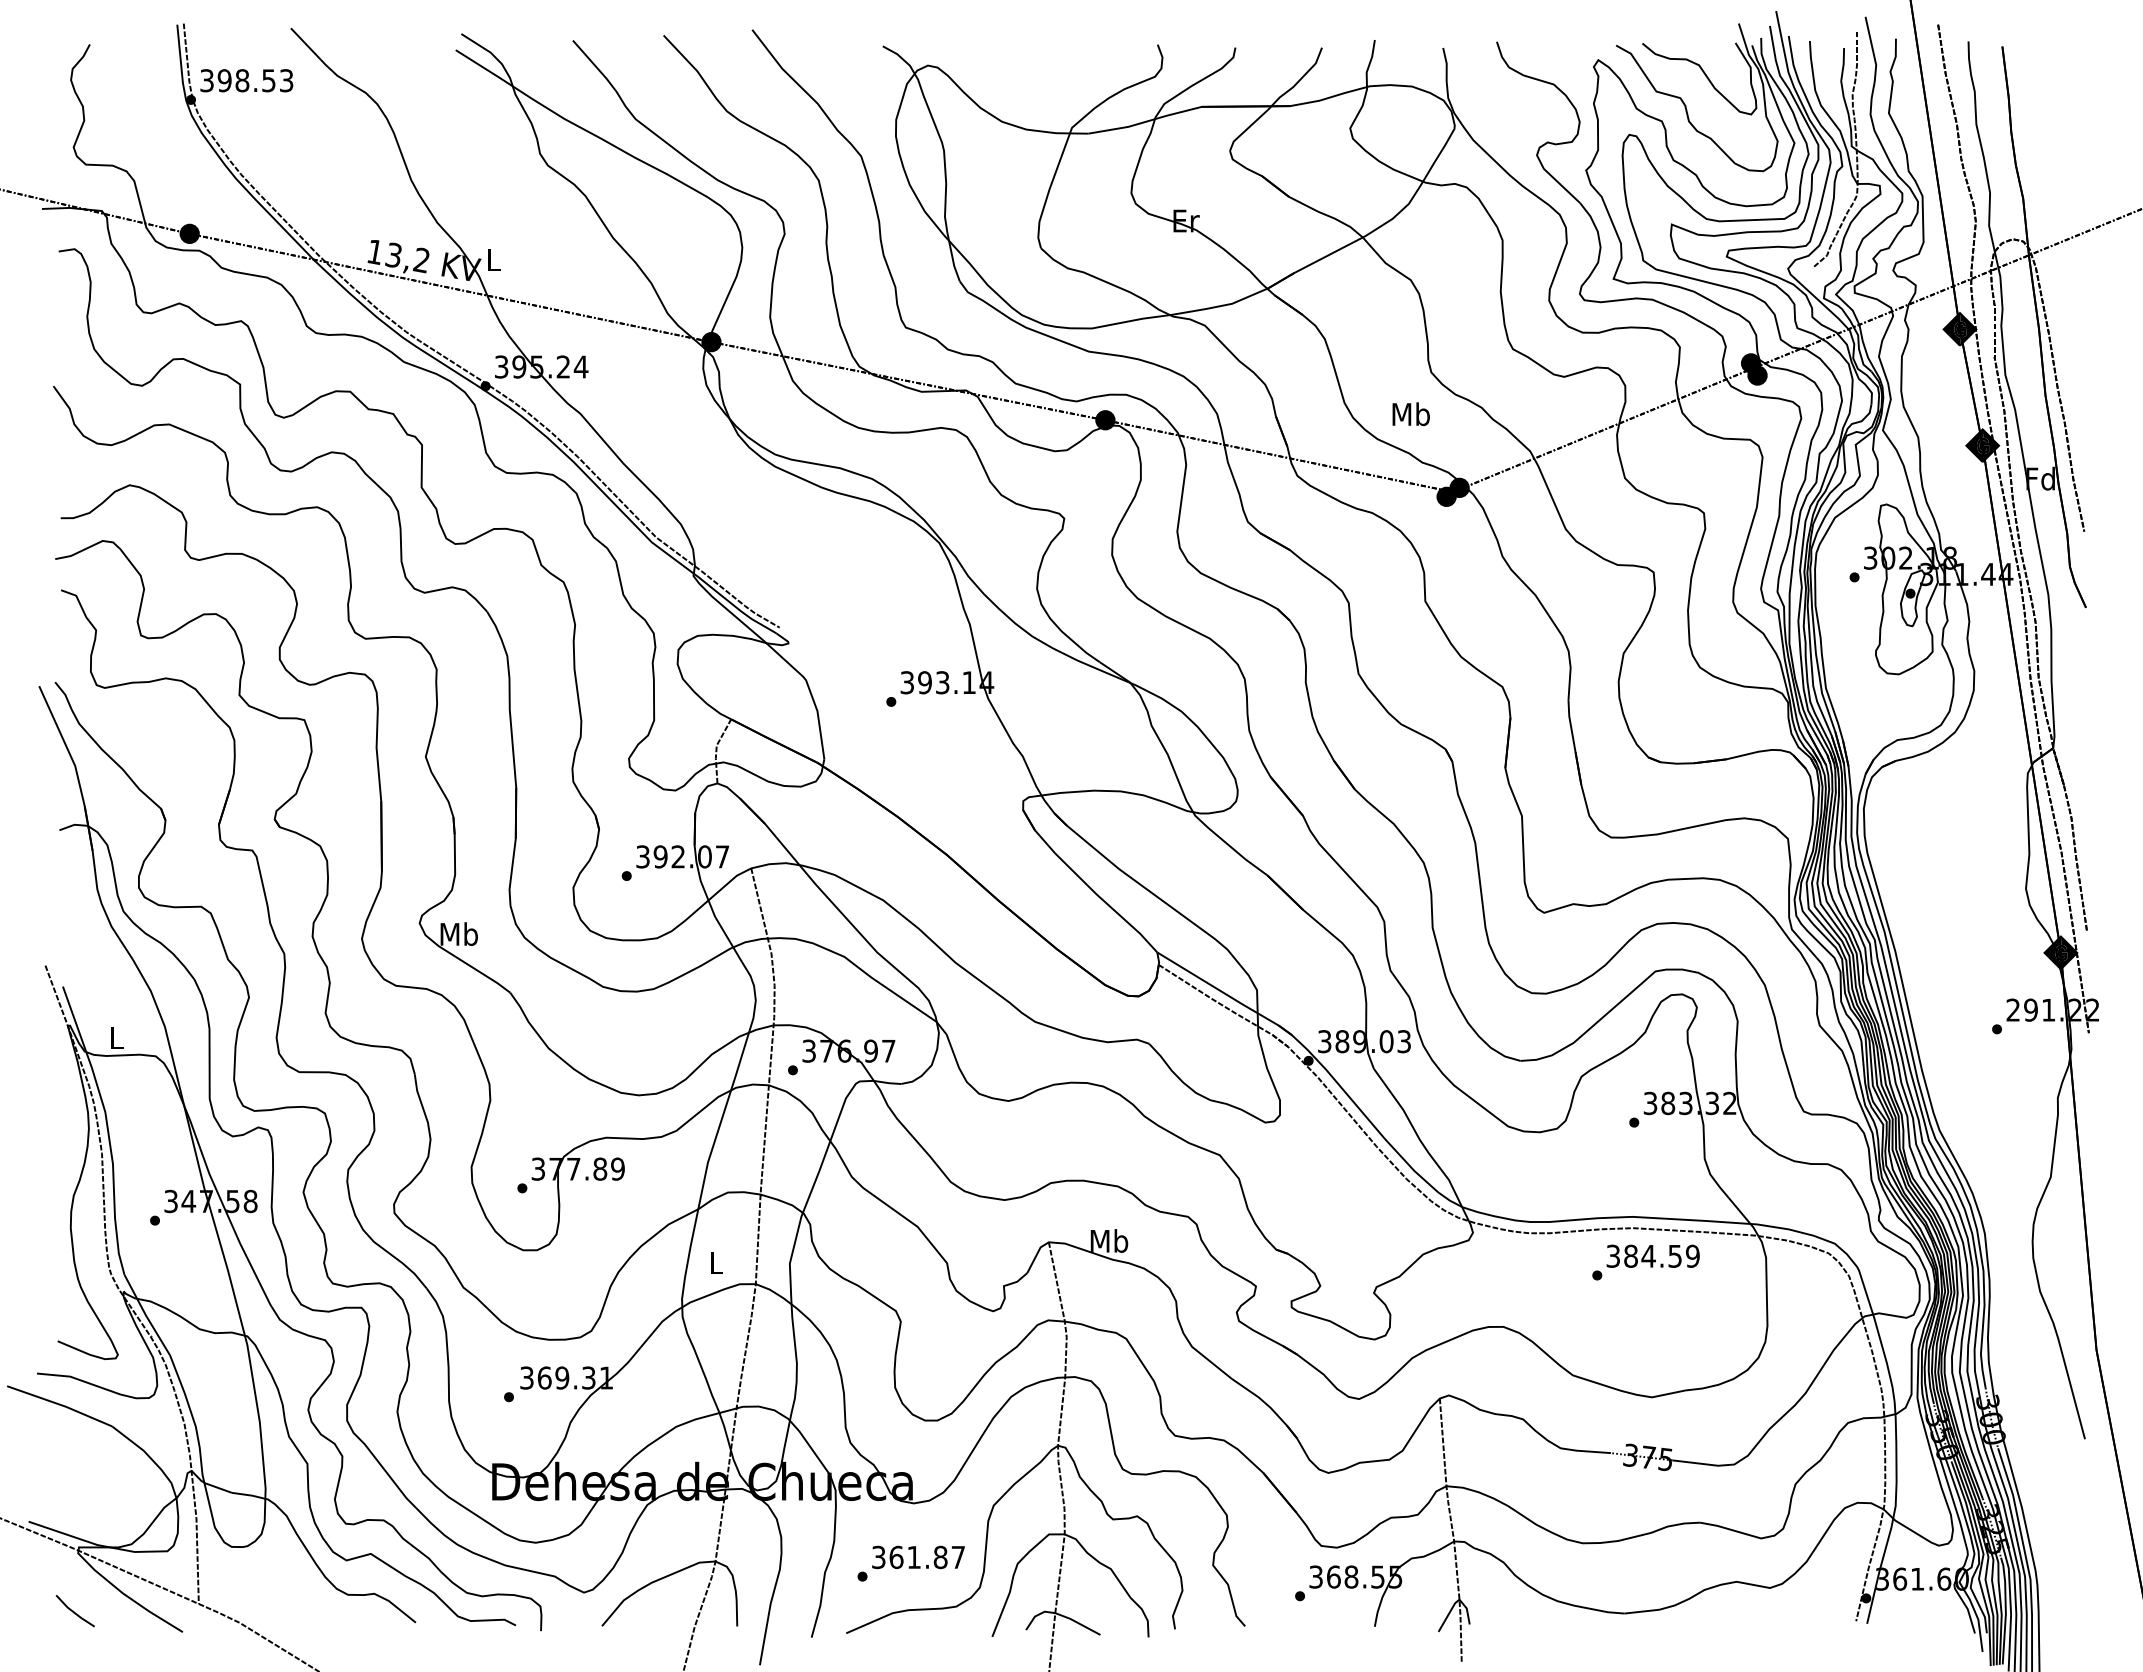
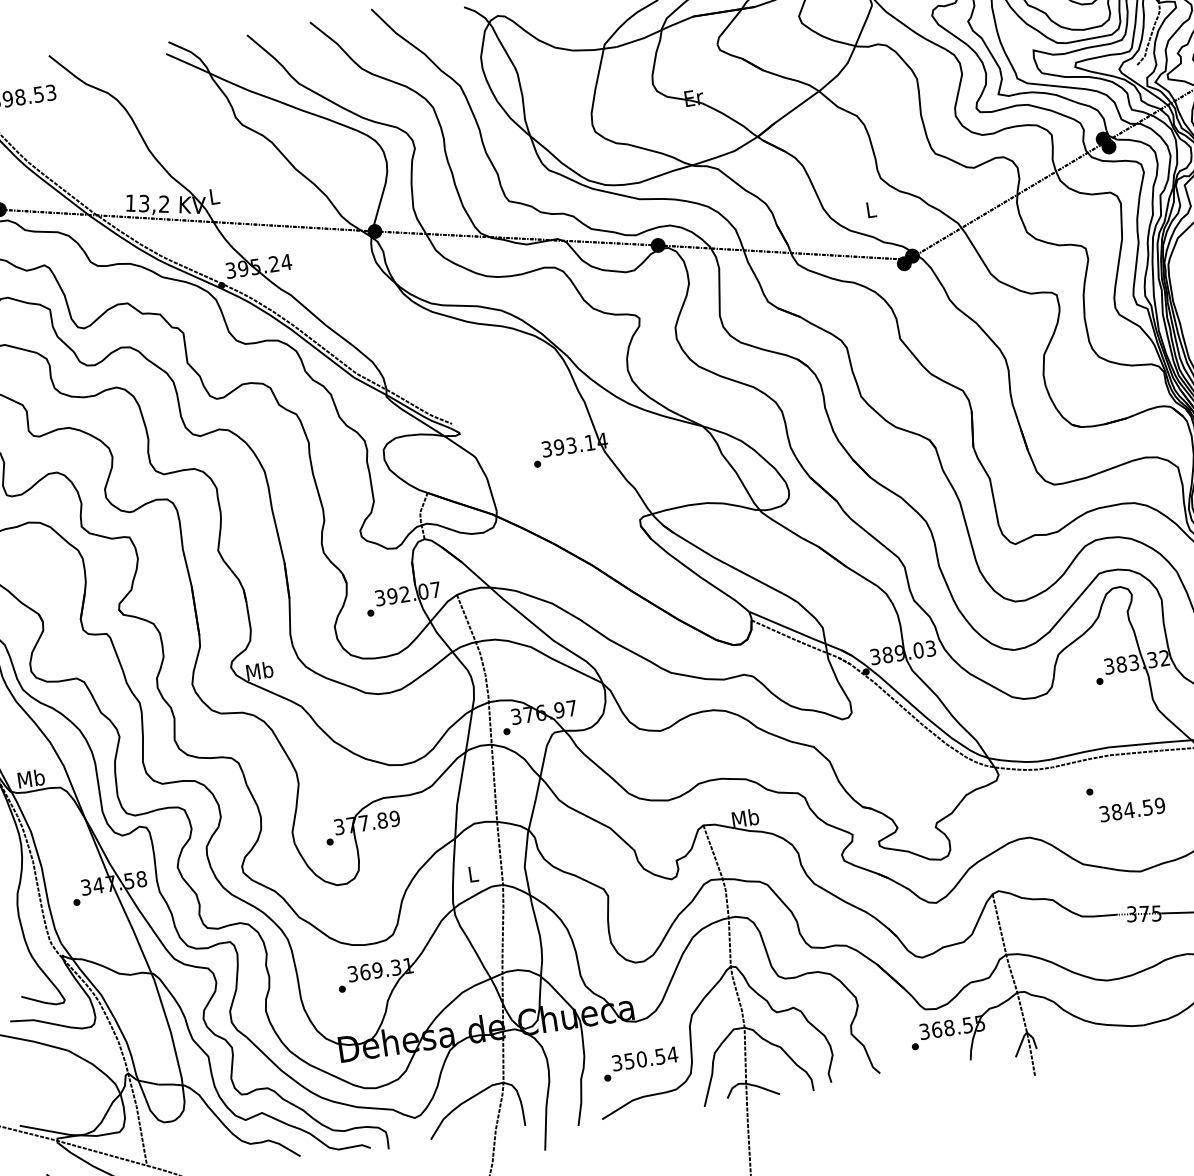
text: (1410, 414) -> (870, 209), Mb -> L
text: (116, 1037) -> (31, 778), L -> Mb
text: (1652, 1255) -> (1131, 809), moved
text: (927, 1557) -> (651, 1058), 361.87 -> 350.54

